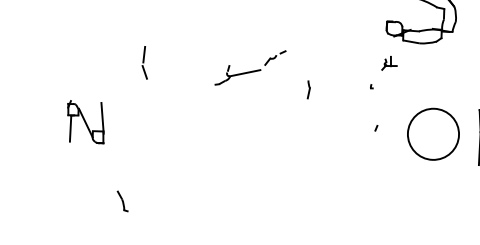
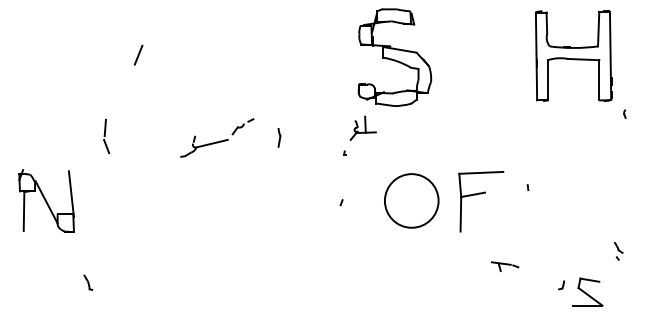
part: (389, 62) -> (362, 127), size x1.67
part: (309, 89) -> (279, 137), moved
part: (85, 121) -> (46, 200), size x1.43
line: (376, 128) -> (341, 202), moved
part: (123, 201) -> (88, 282), size x0.71

